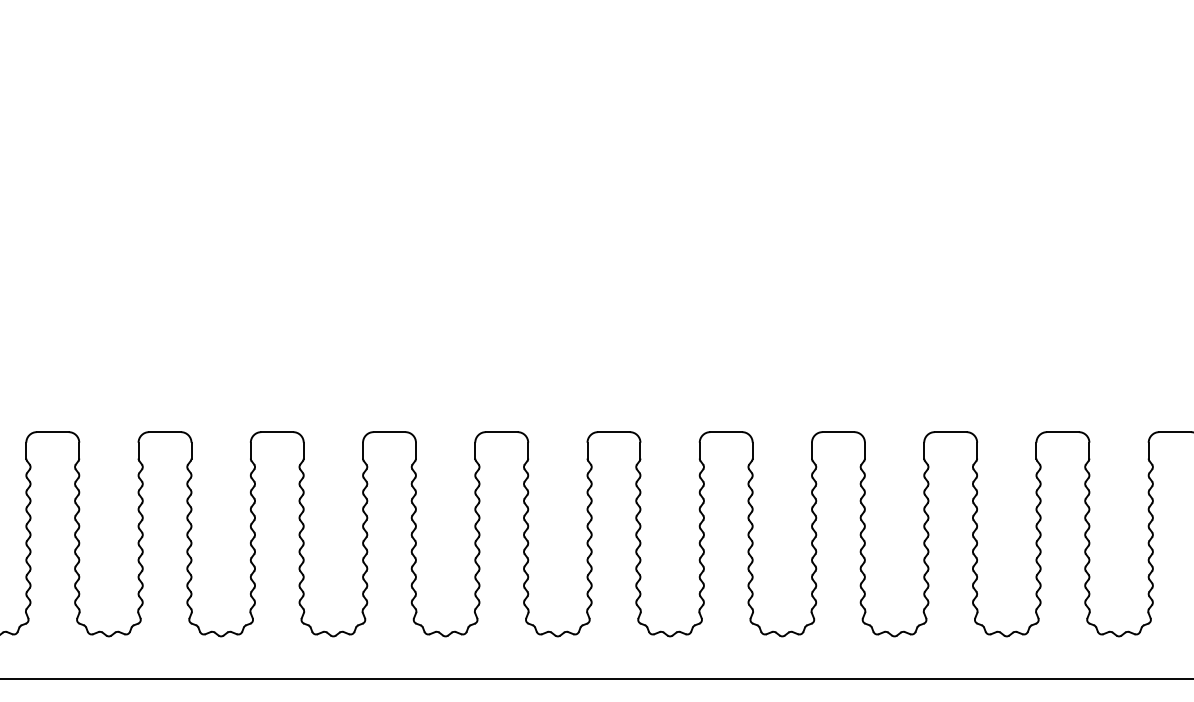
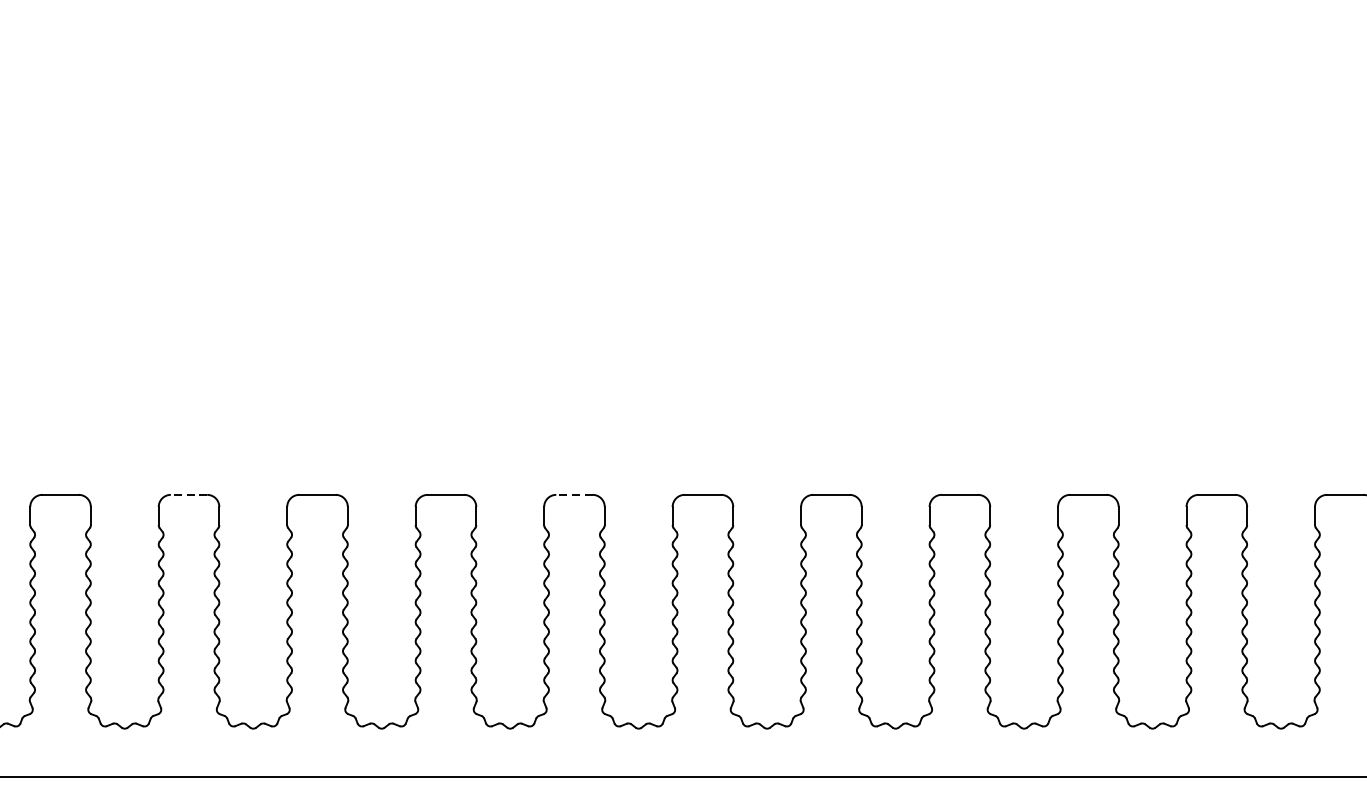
line: (165, 432) -> (189, 495), solid -> dashed
line: (501, 432) -> (574, 495), solid -> dashed

